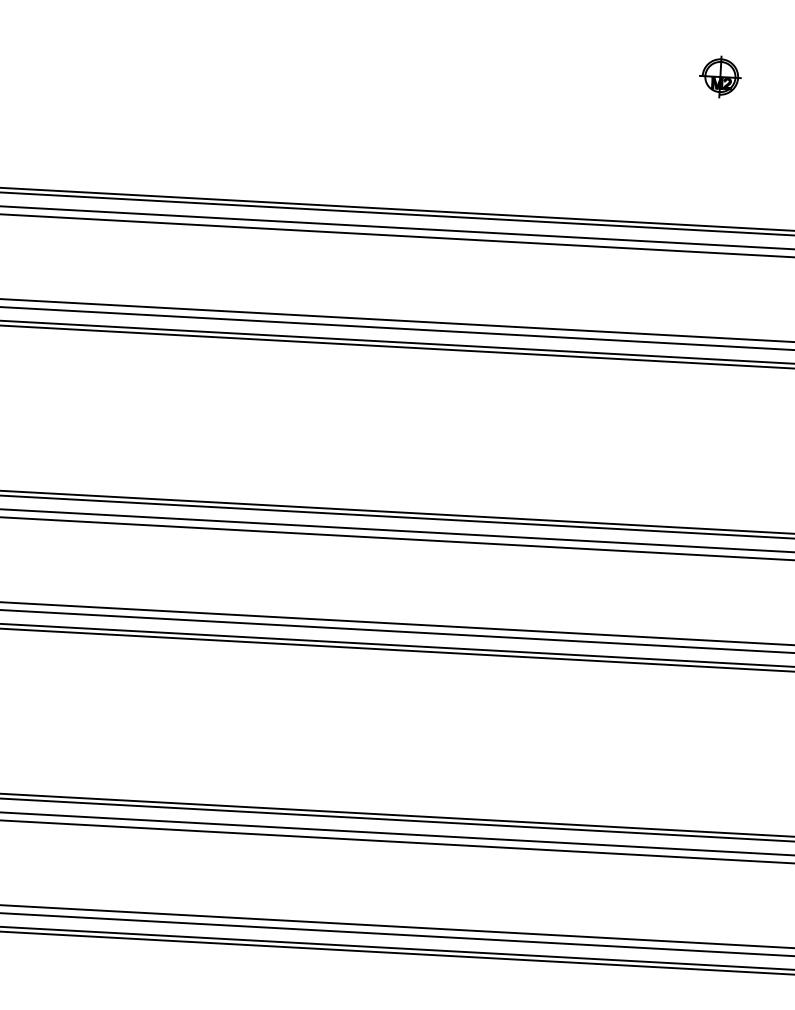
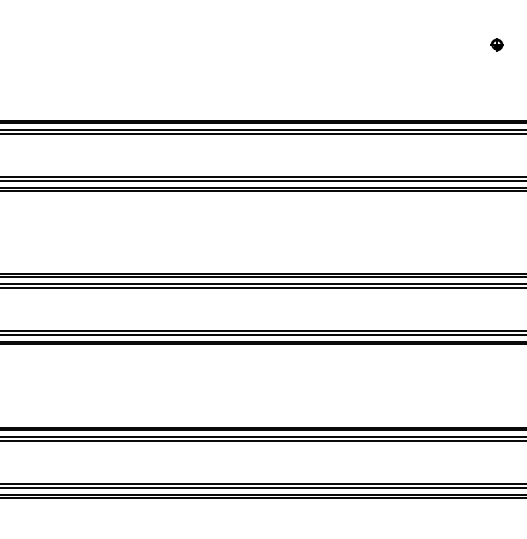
part: (719, 76) -> (496, 44), size x0.6

